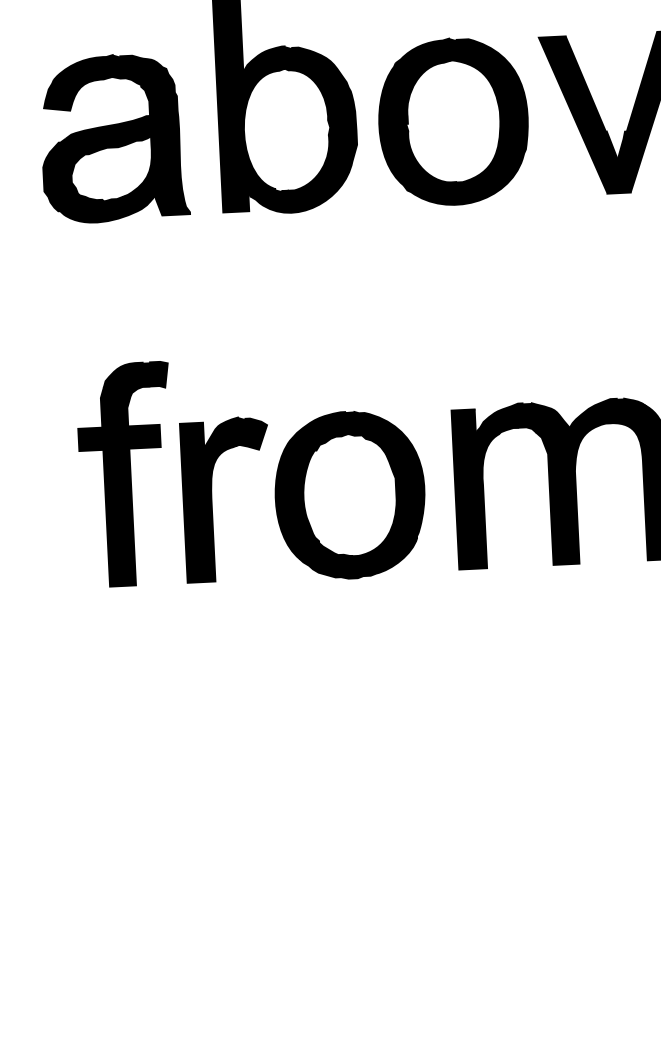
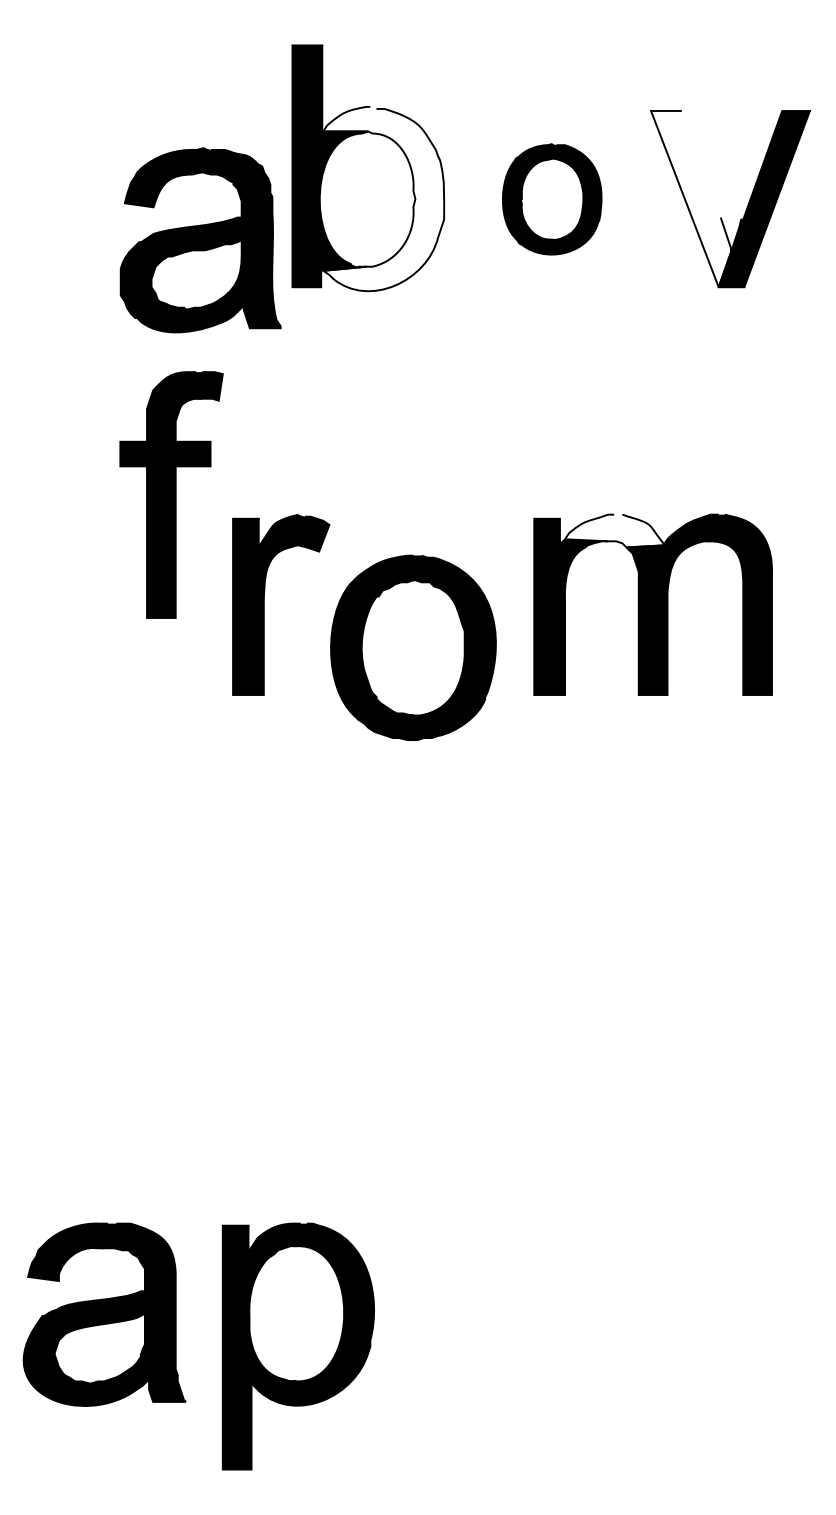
fill: (578, 115) -> (690, 199), removed
part: (453, 121) -> (552, 199), size x0.6
fill: (301, 128) -> (383, 198), removed
part: (113, 138) -> (200, 240), moved
fill: (524, 417) -> (614, 530), removed
part: (126, 474) -> (171, 494), moved
part: (350, 494) -> (413, 647), moved

